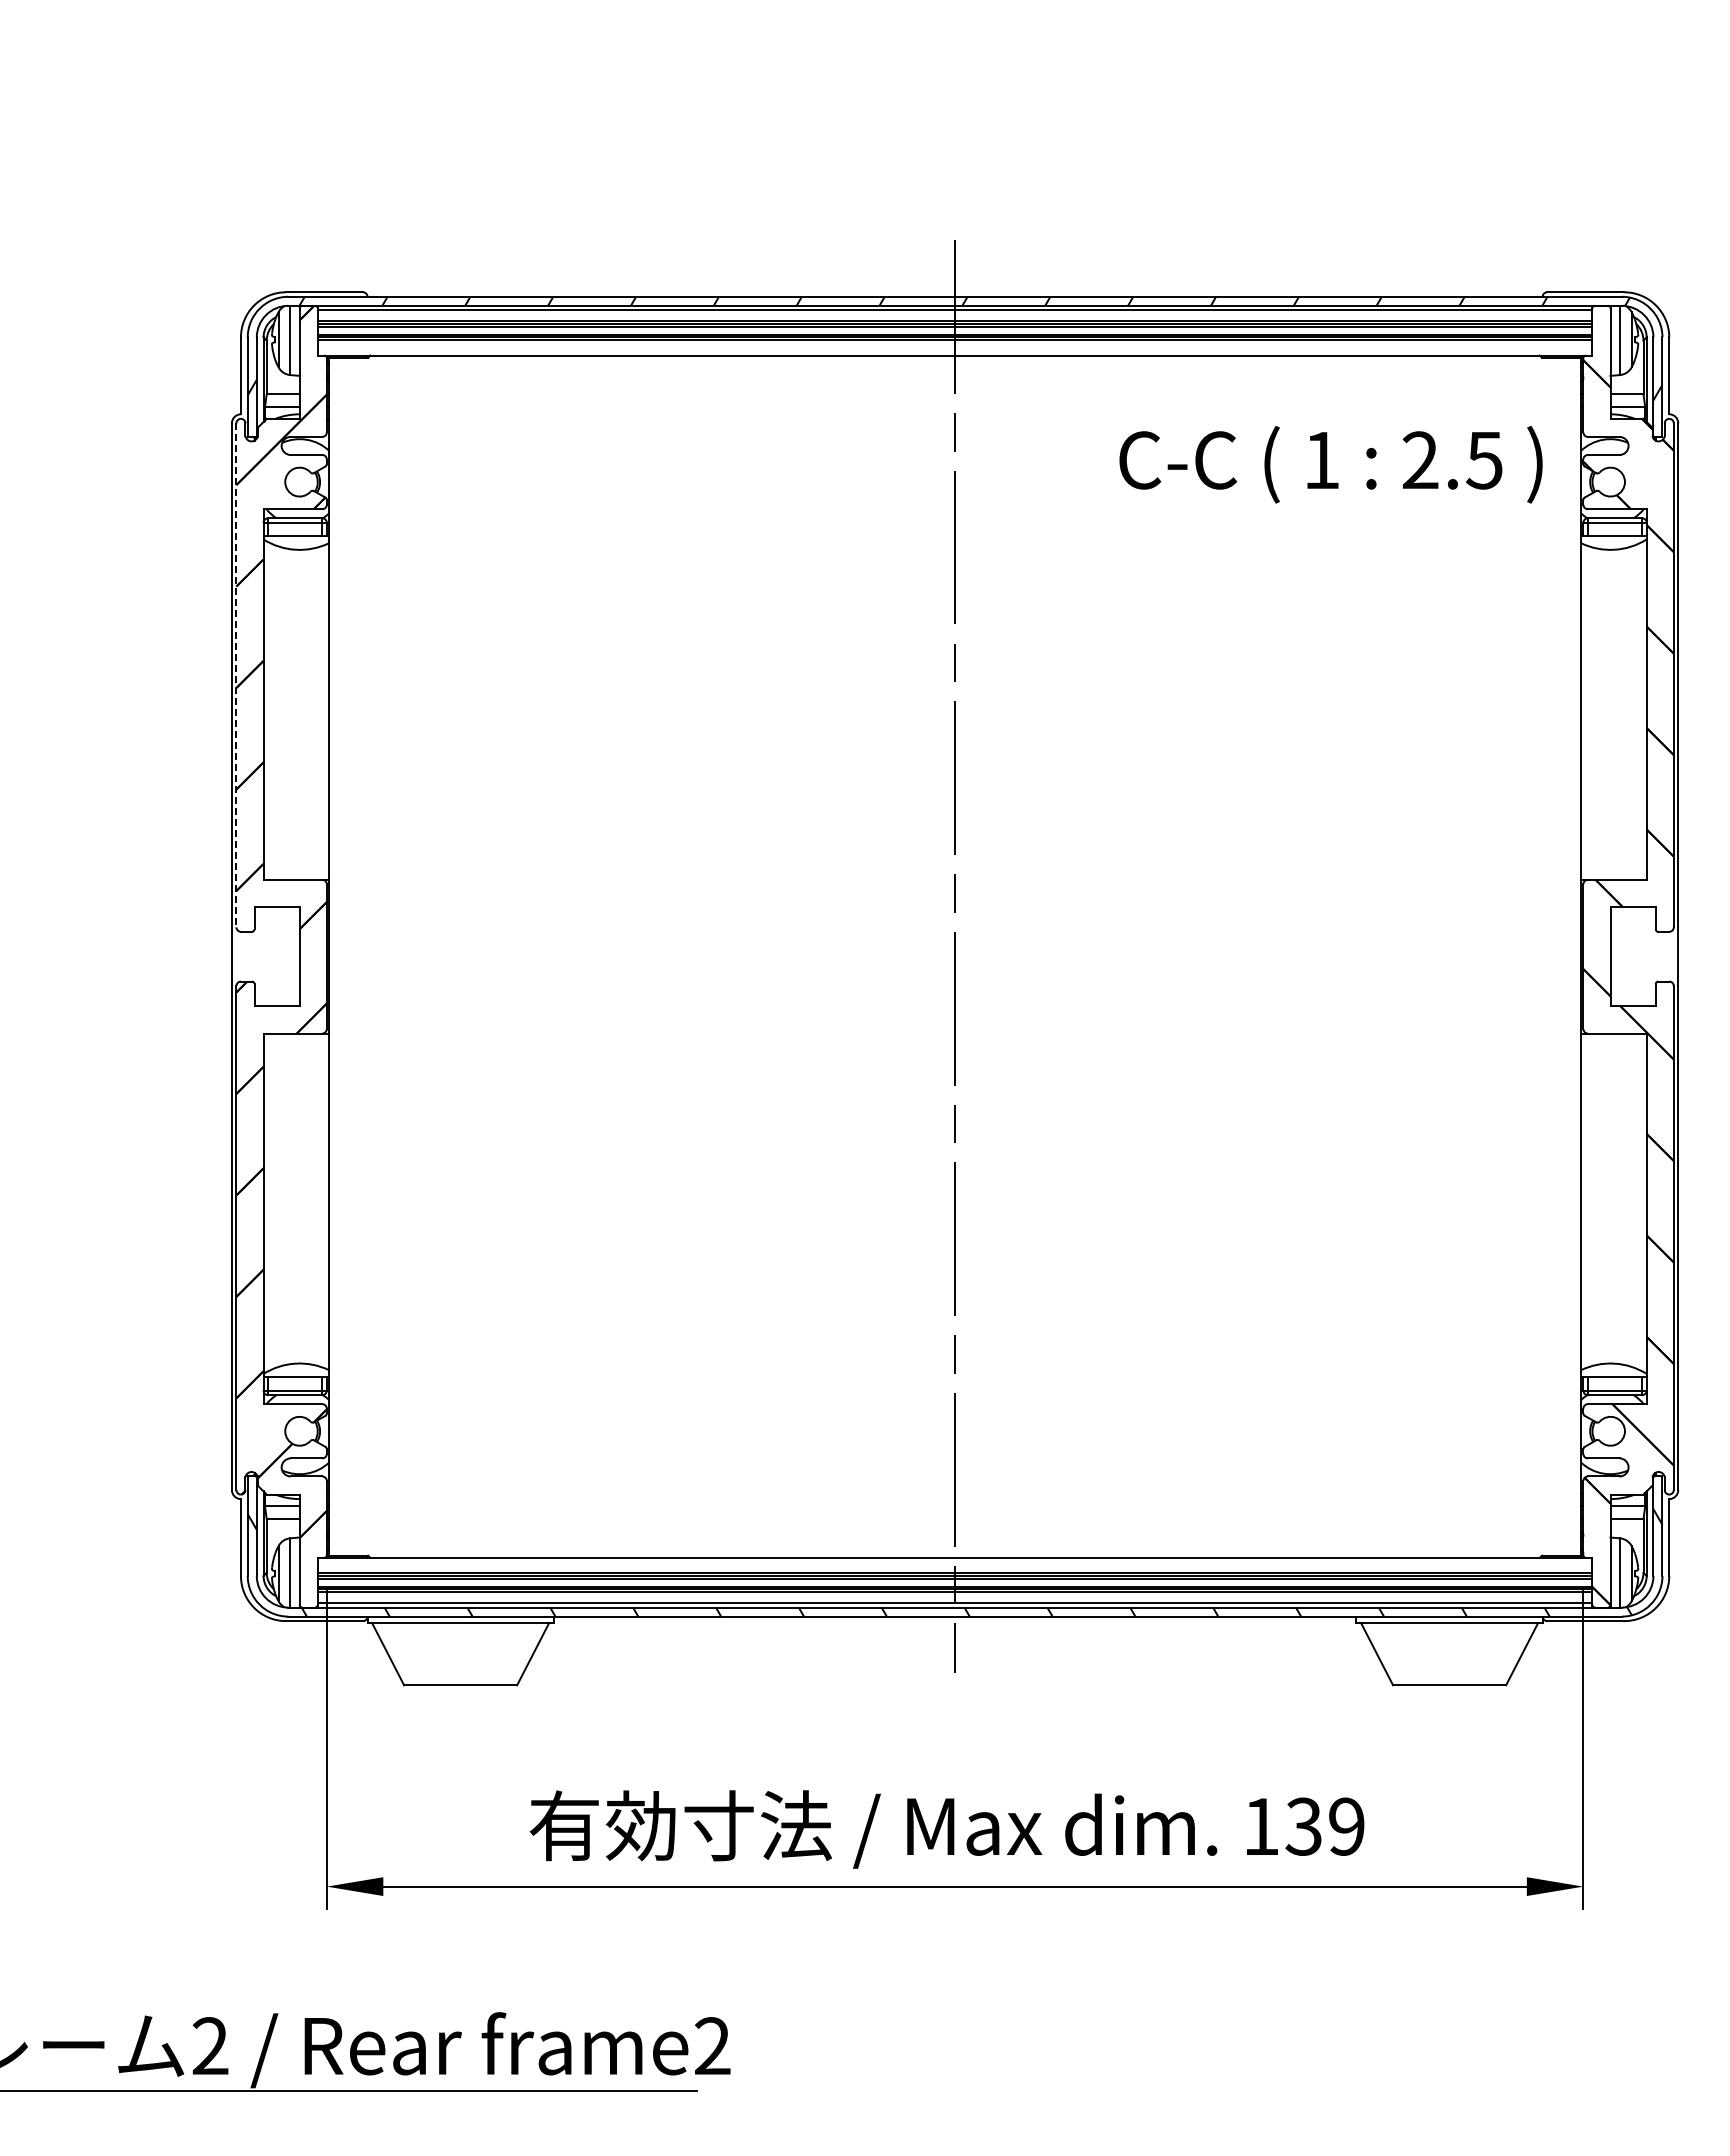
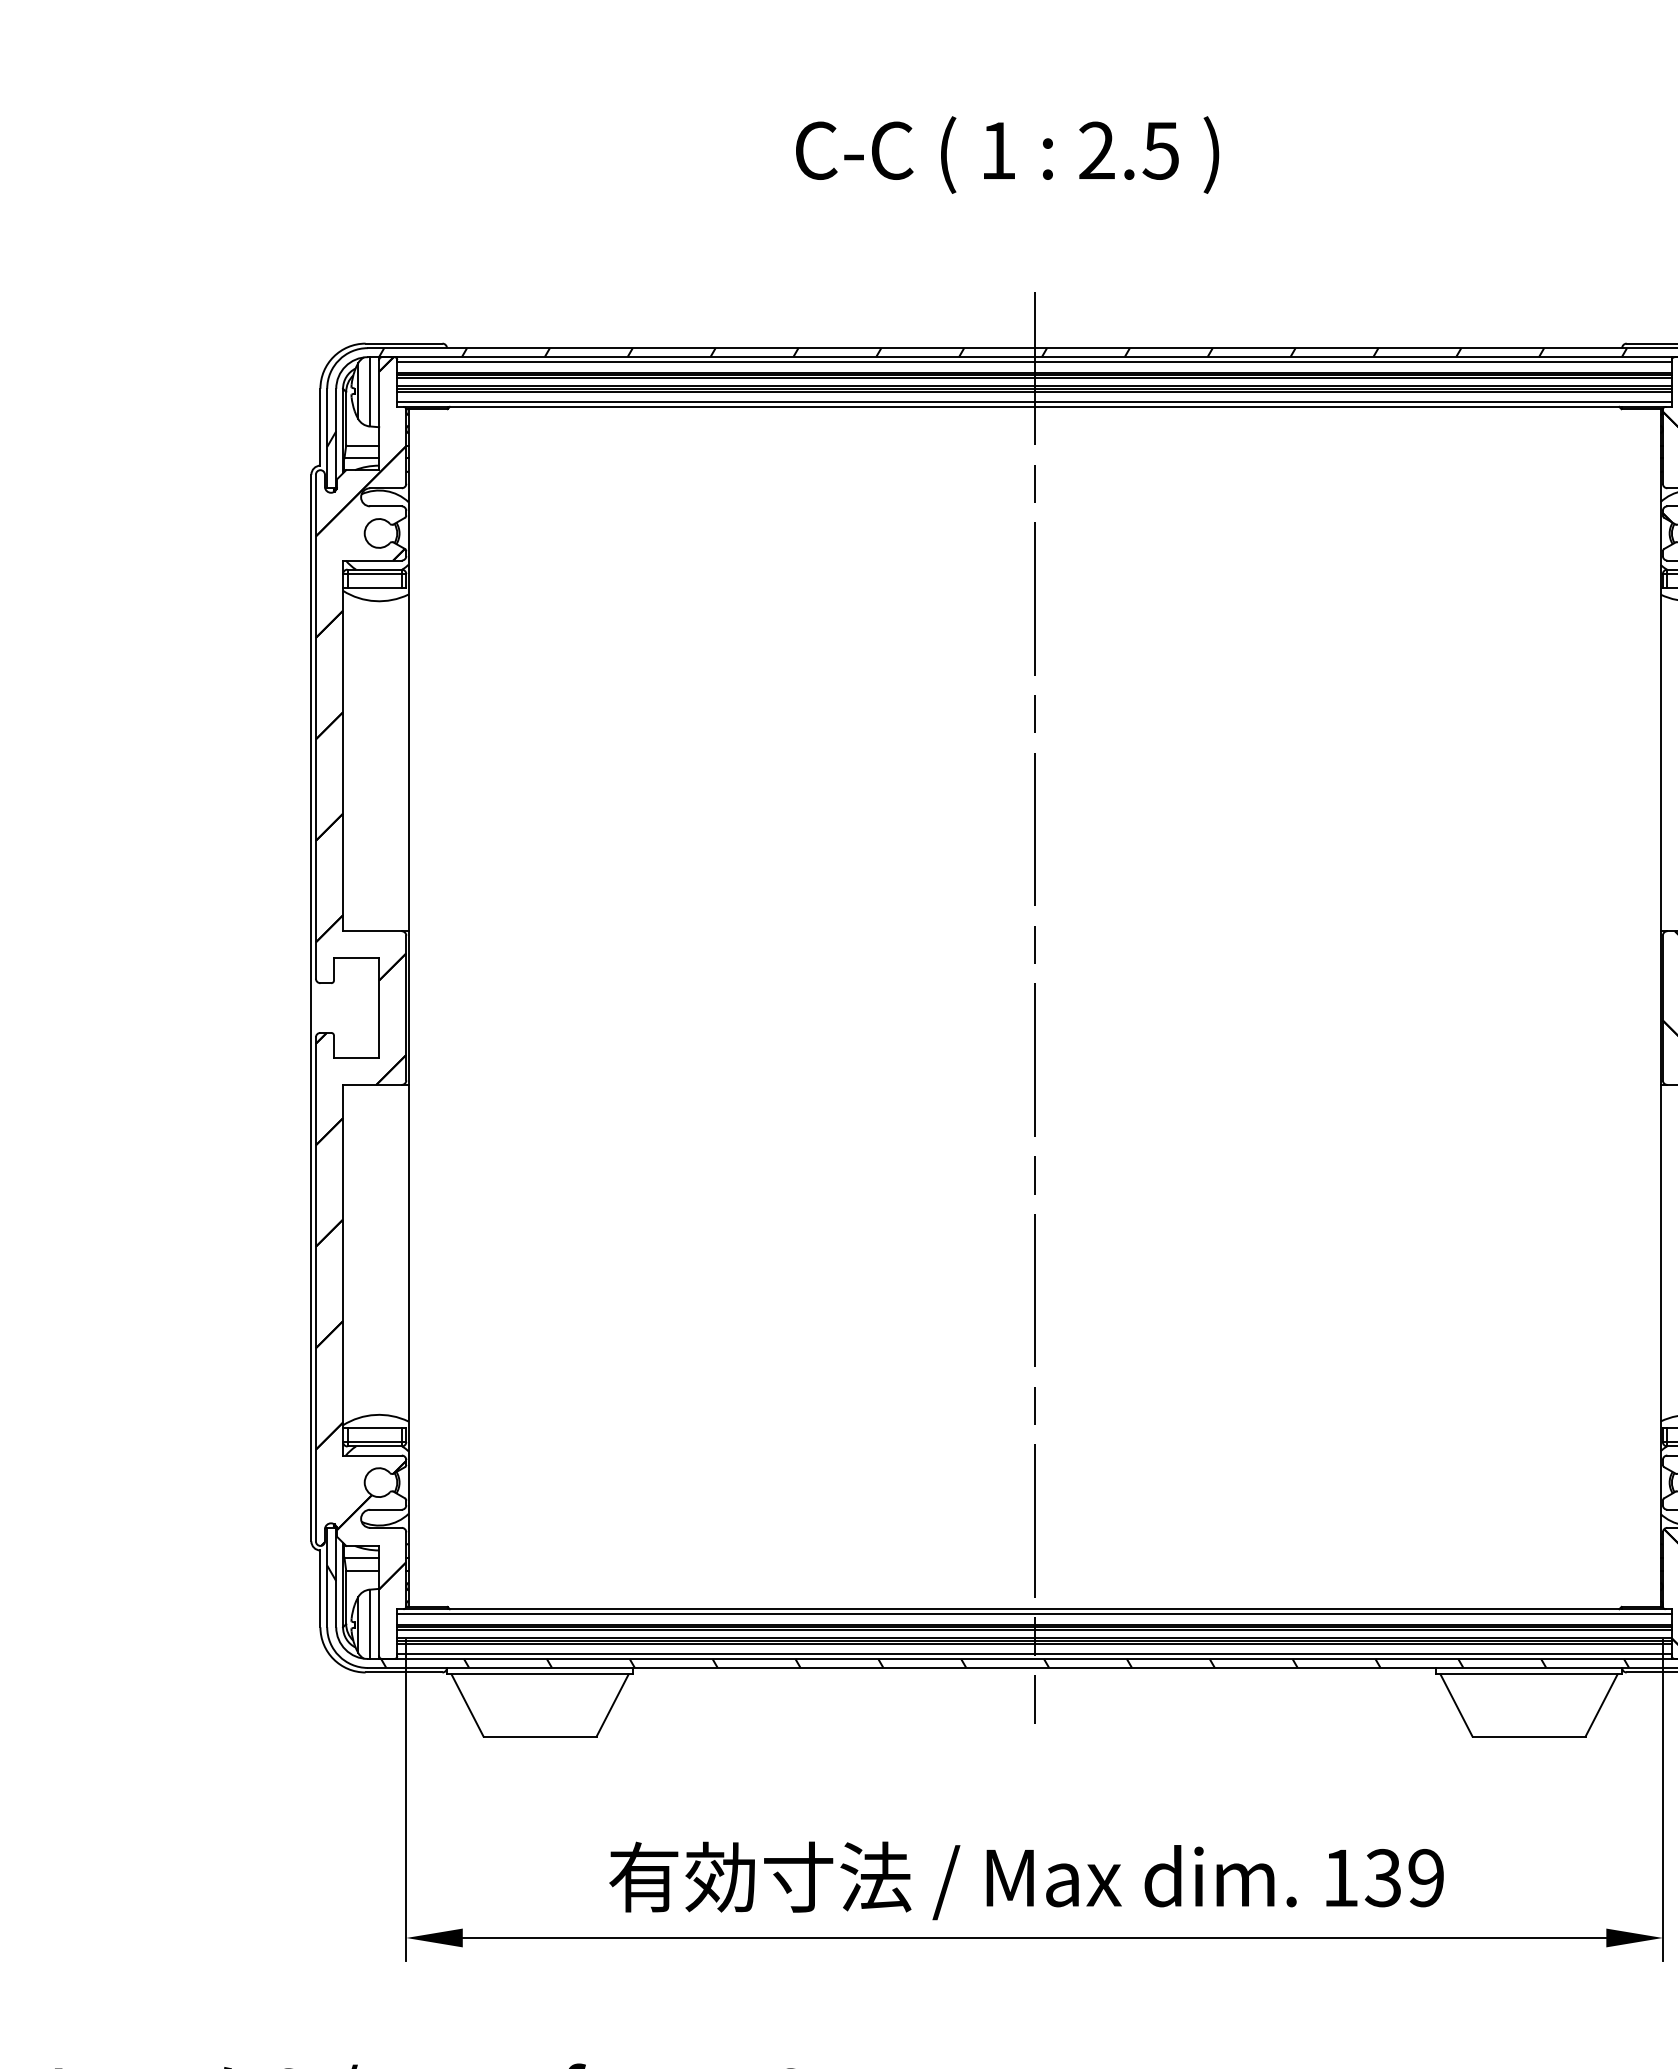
line: (954, 351) -> (1033, 402), added
text: (1330, 464) -> (1006, 154), moved
line: (236, 675) -> (315, 726), dashed -> solid
line: (954, 1562) -> (1033, 1613), added

